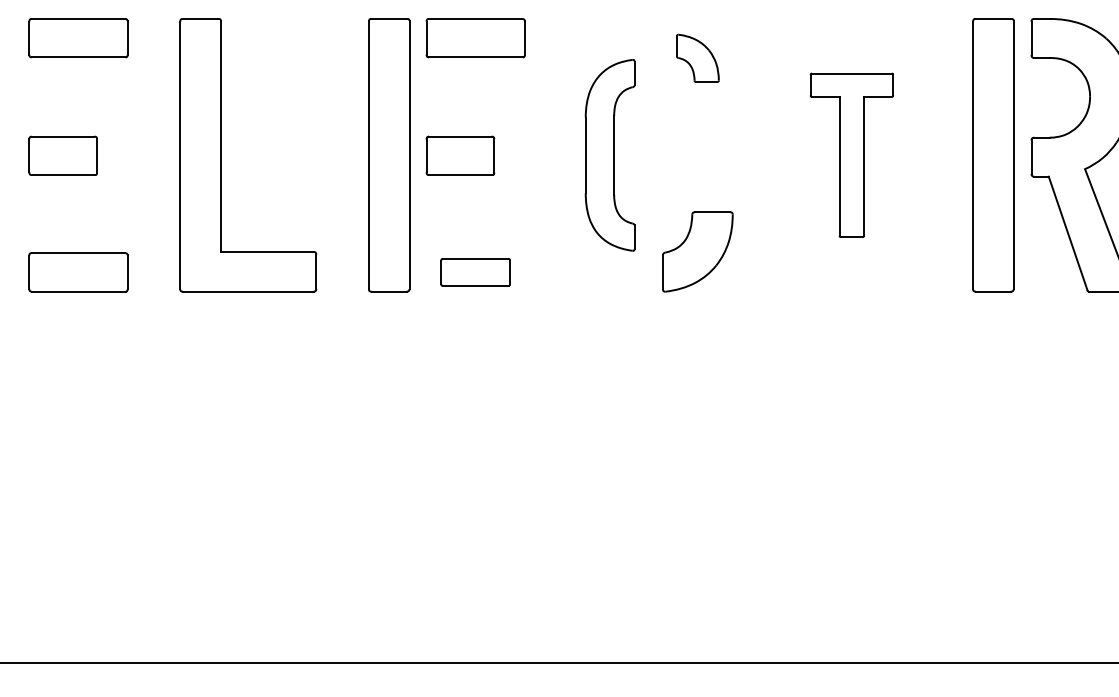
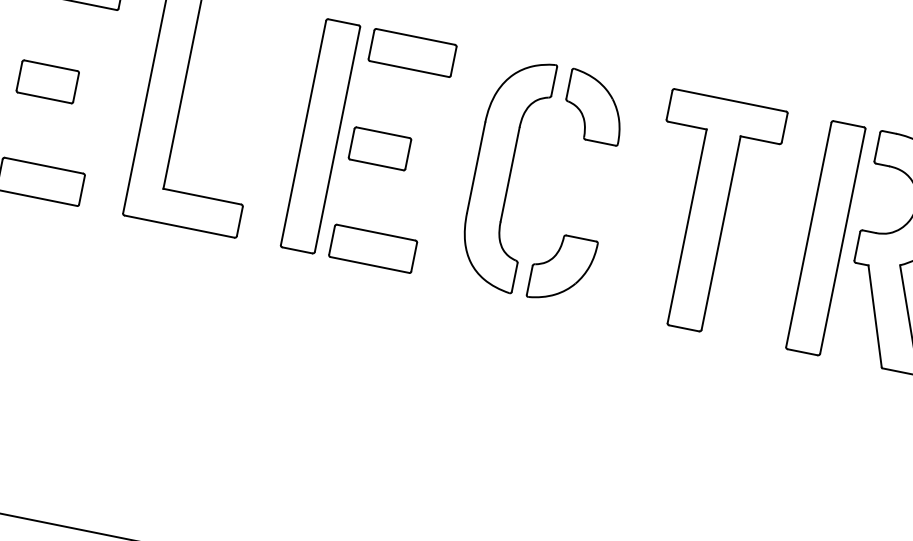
part: (697, 58) -> (594, 107), size x1.67
part: (609, 155) -> (504, 173), size x1.43
part: (851, 155) -> (707, 214), size x1.67
part: (475, 272) -> (372, 248), size x1.43

